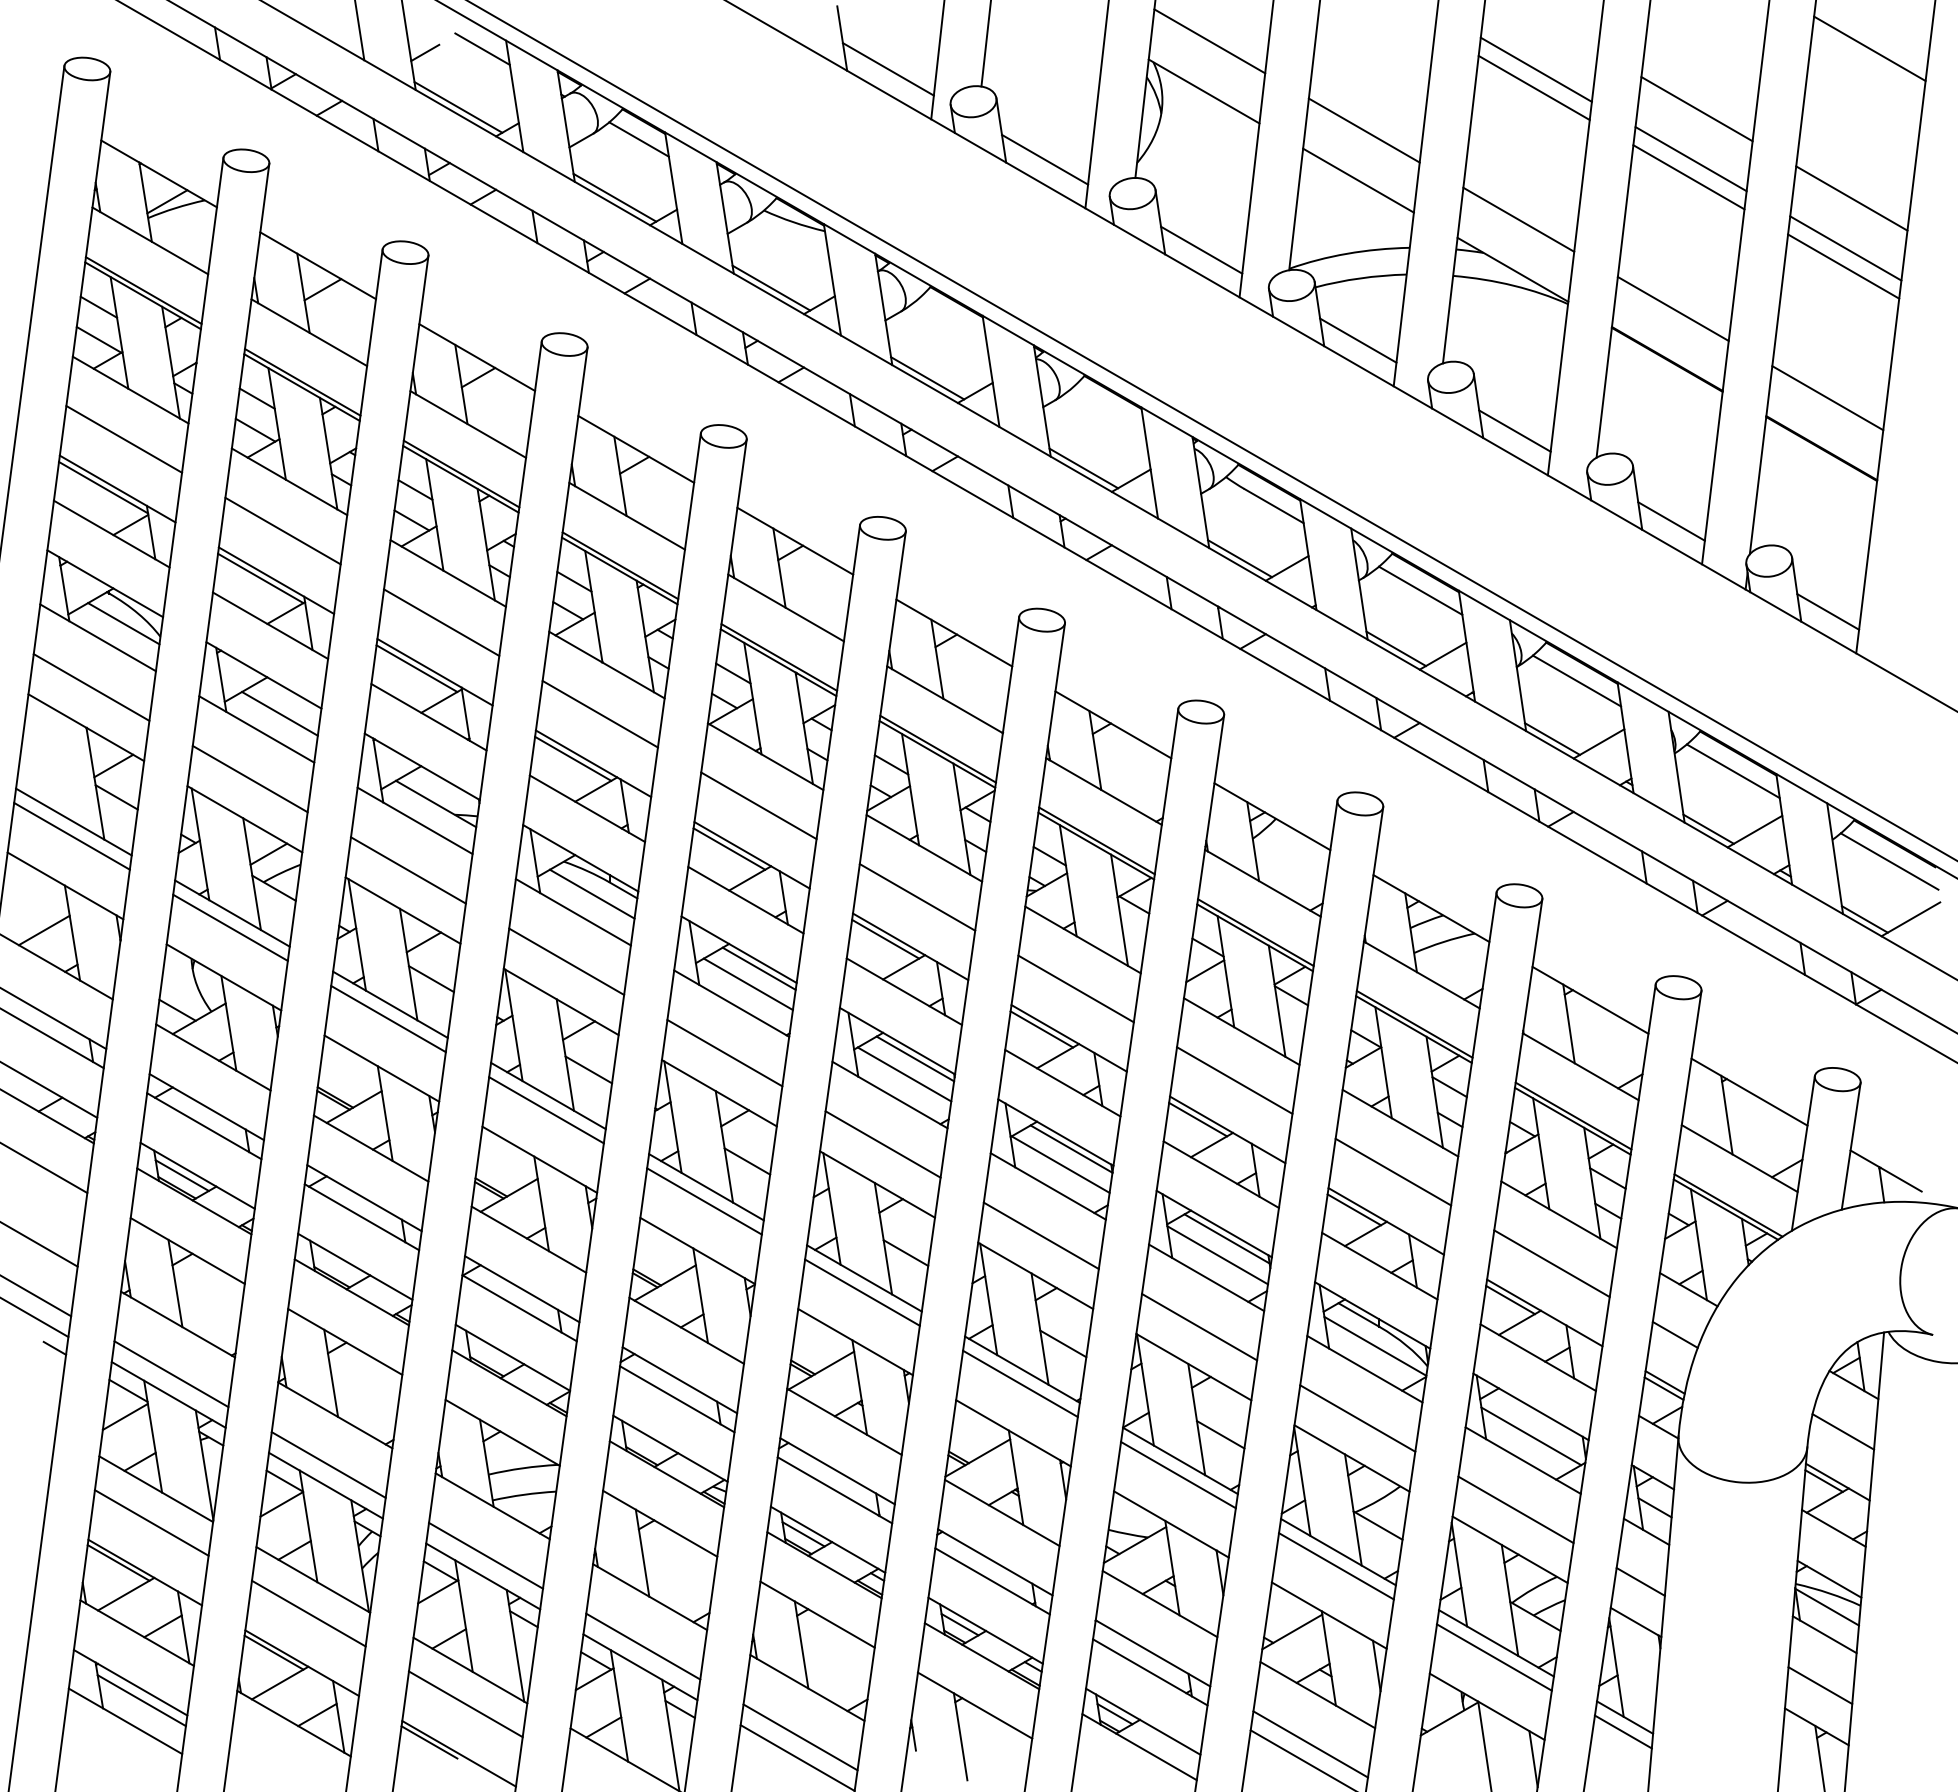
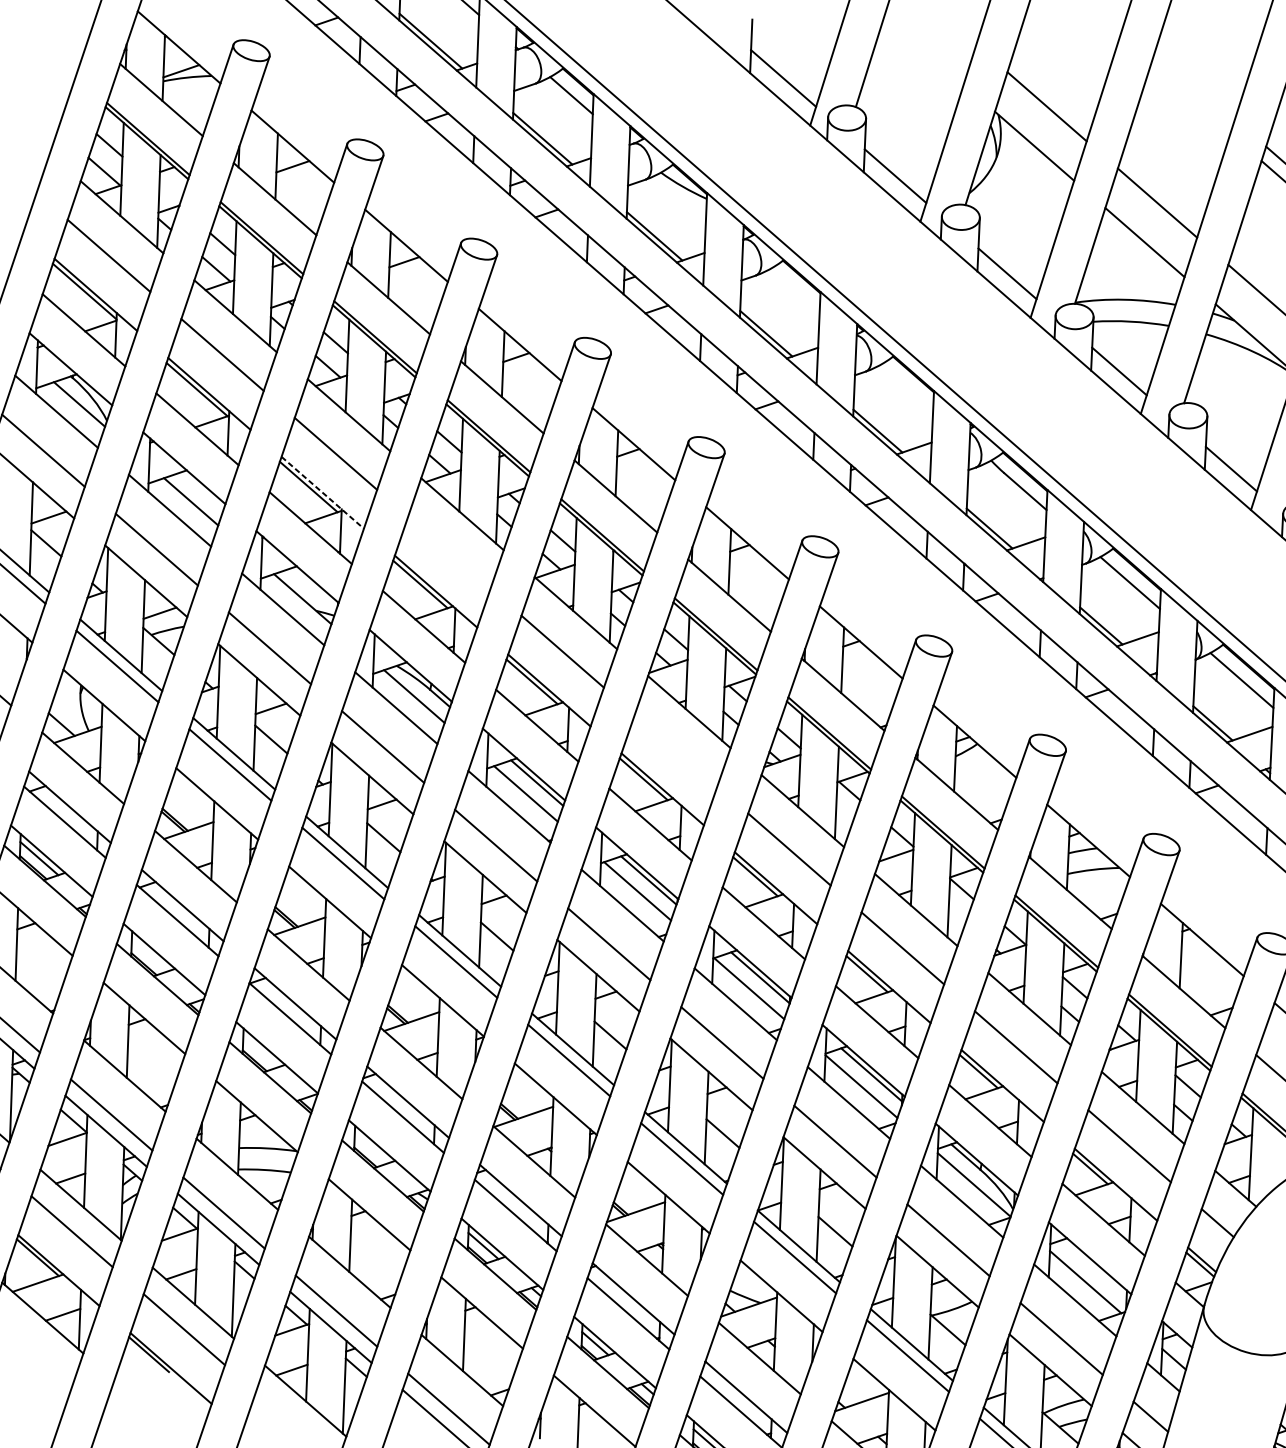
line: (435, 672) -> (323, 493), solid -> dashed
line: (599, 713) -> (448, 552), removed
line: (917, 897) -> (676, 750), removed

